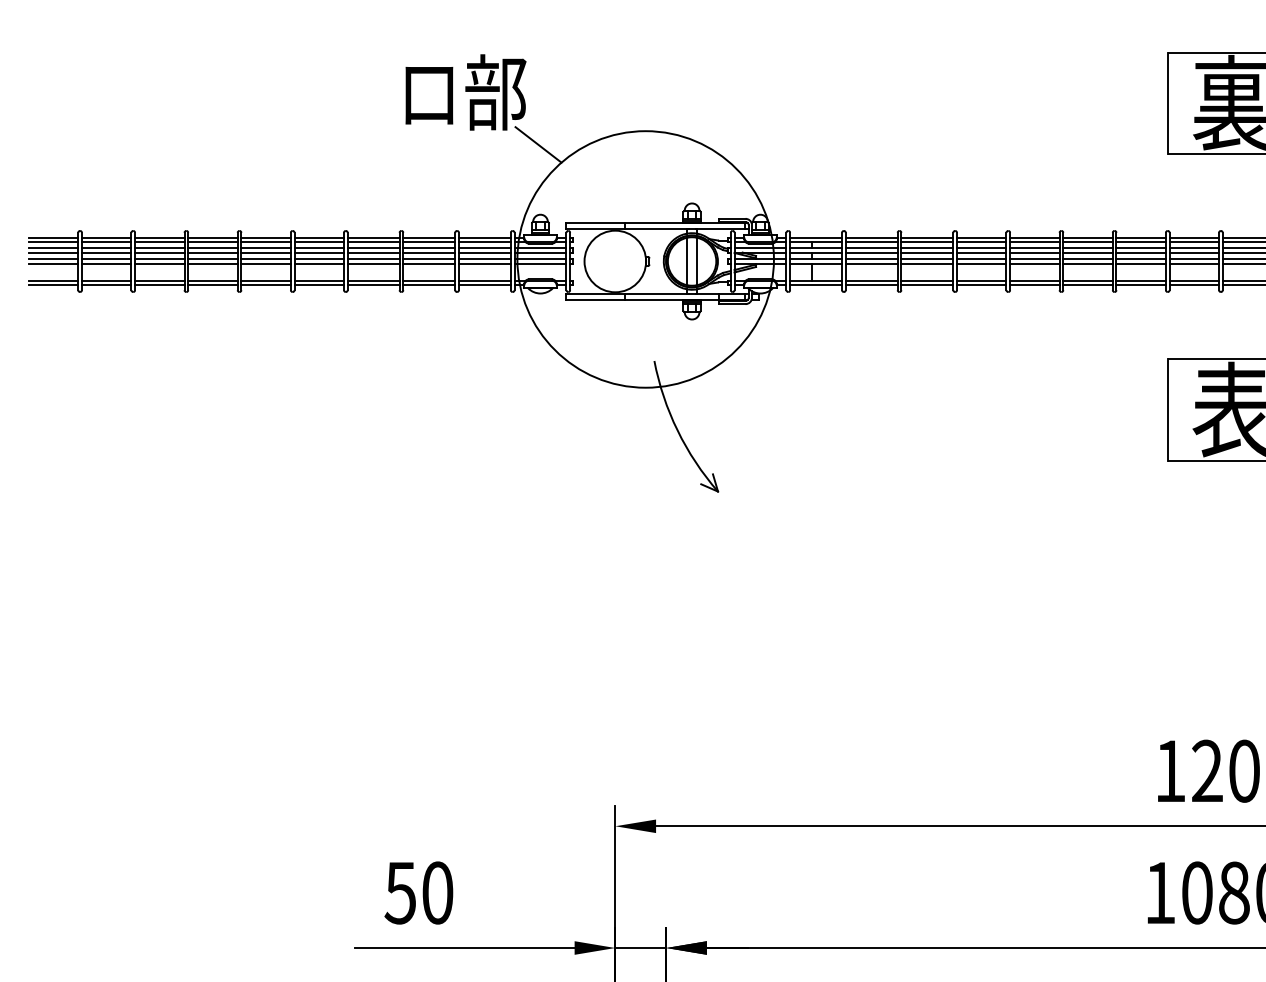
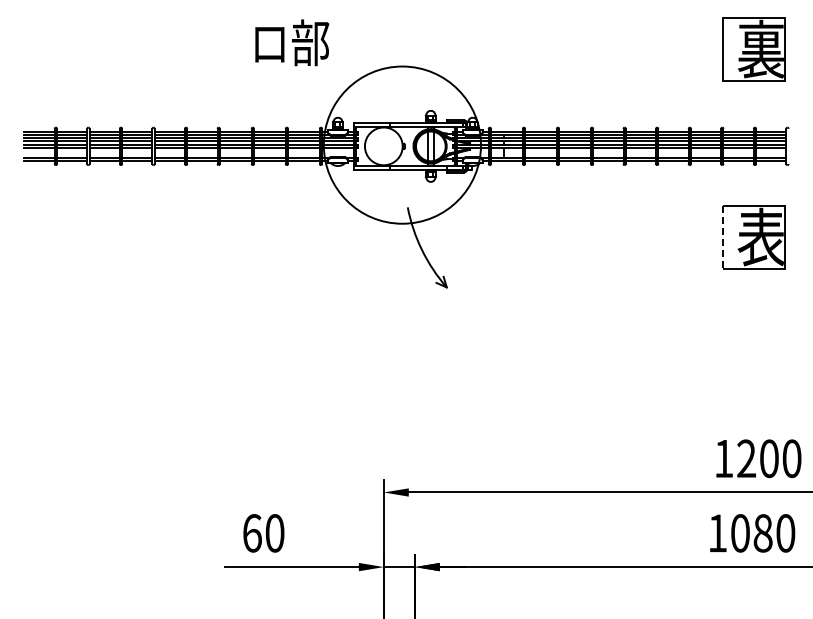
line: (538, 144) -> (336, 74), removed
line: (1168, 410) -> (722, 237), solid -> dashed
text: (399, 893) -> (251, 533), 50 -> 60

